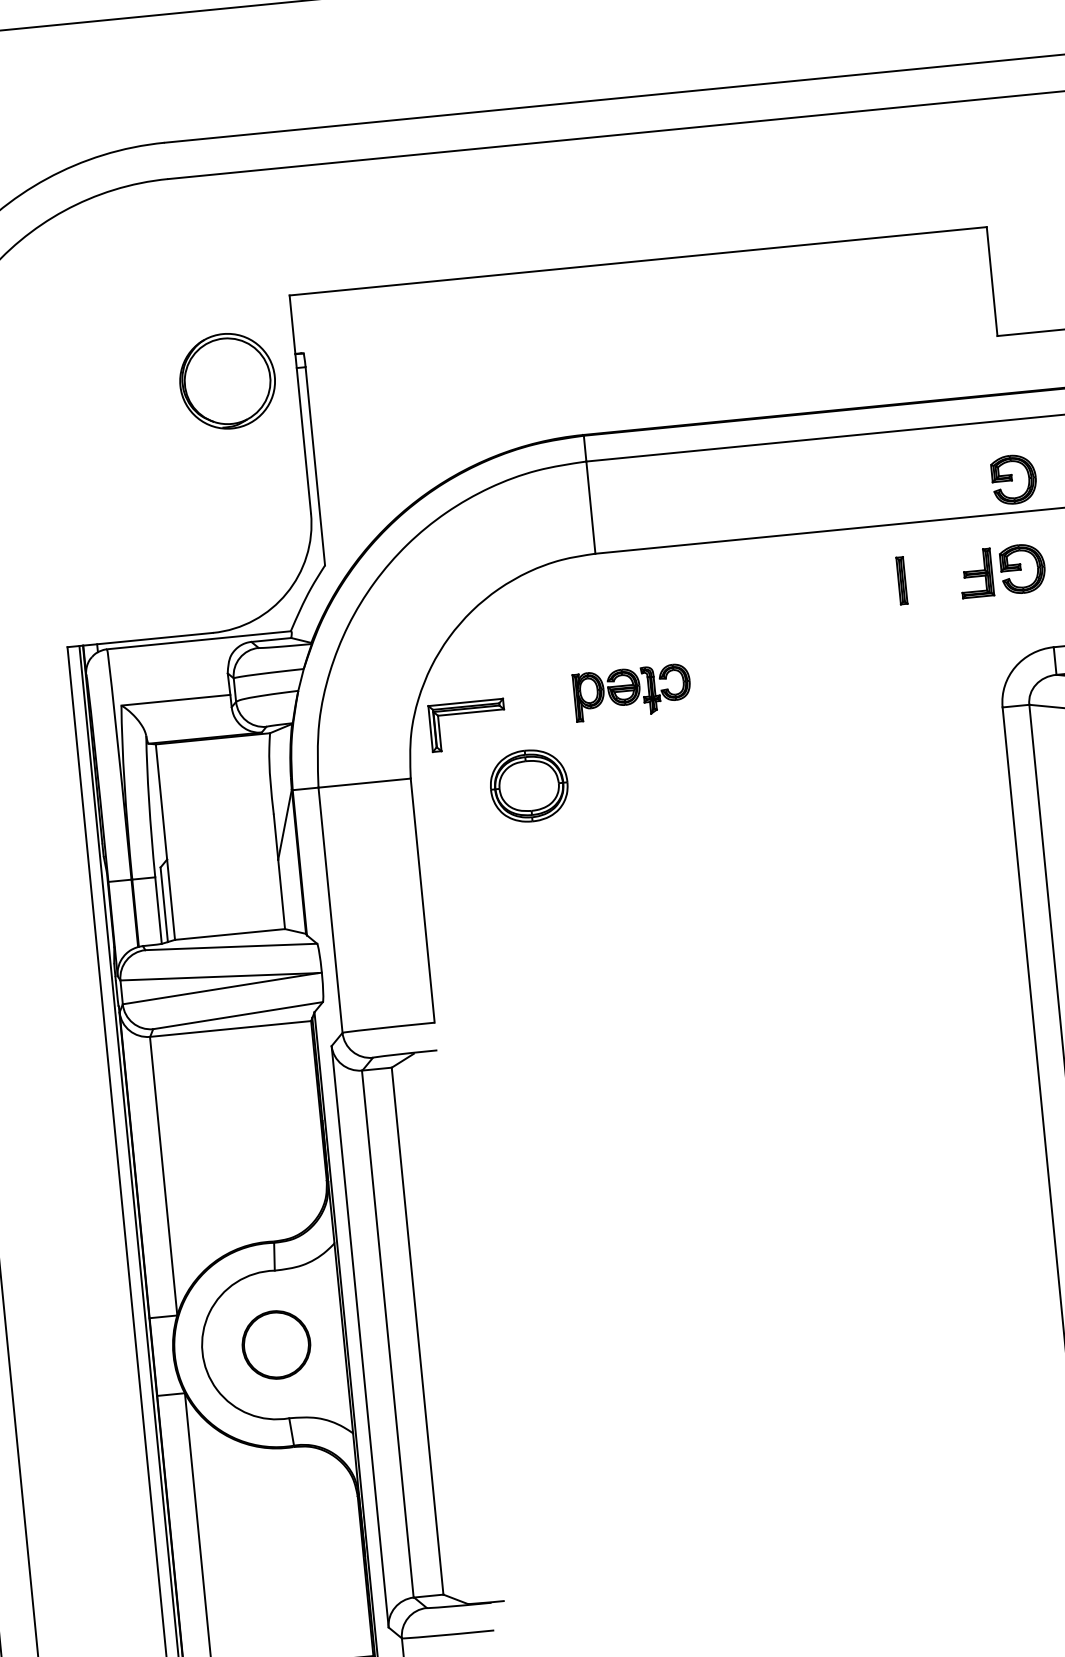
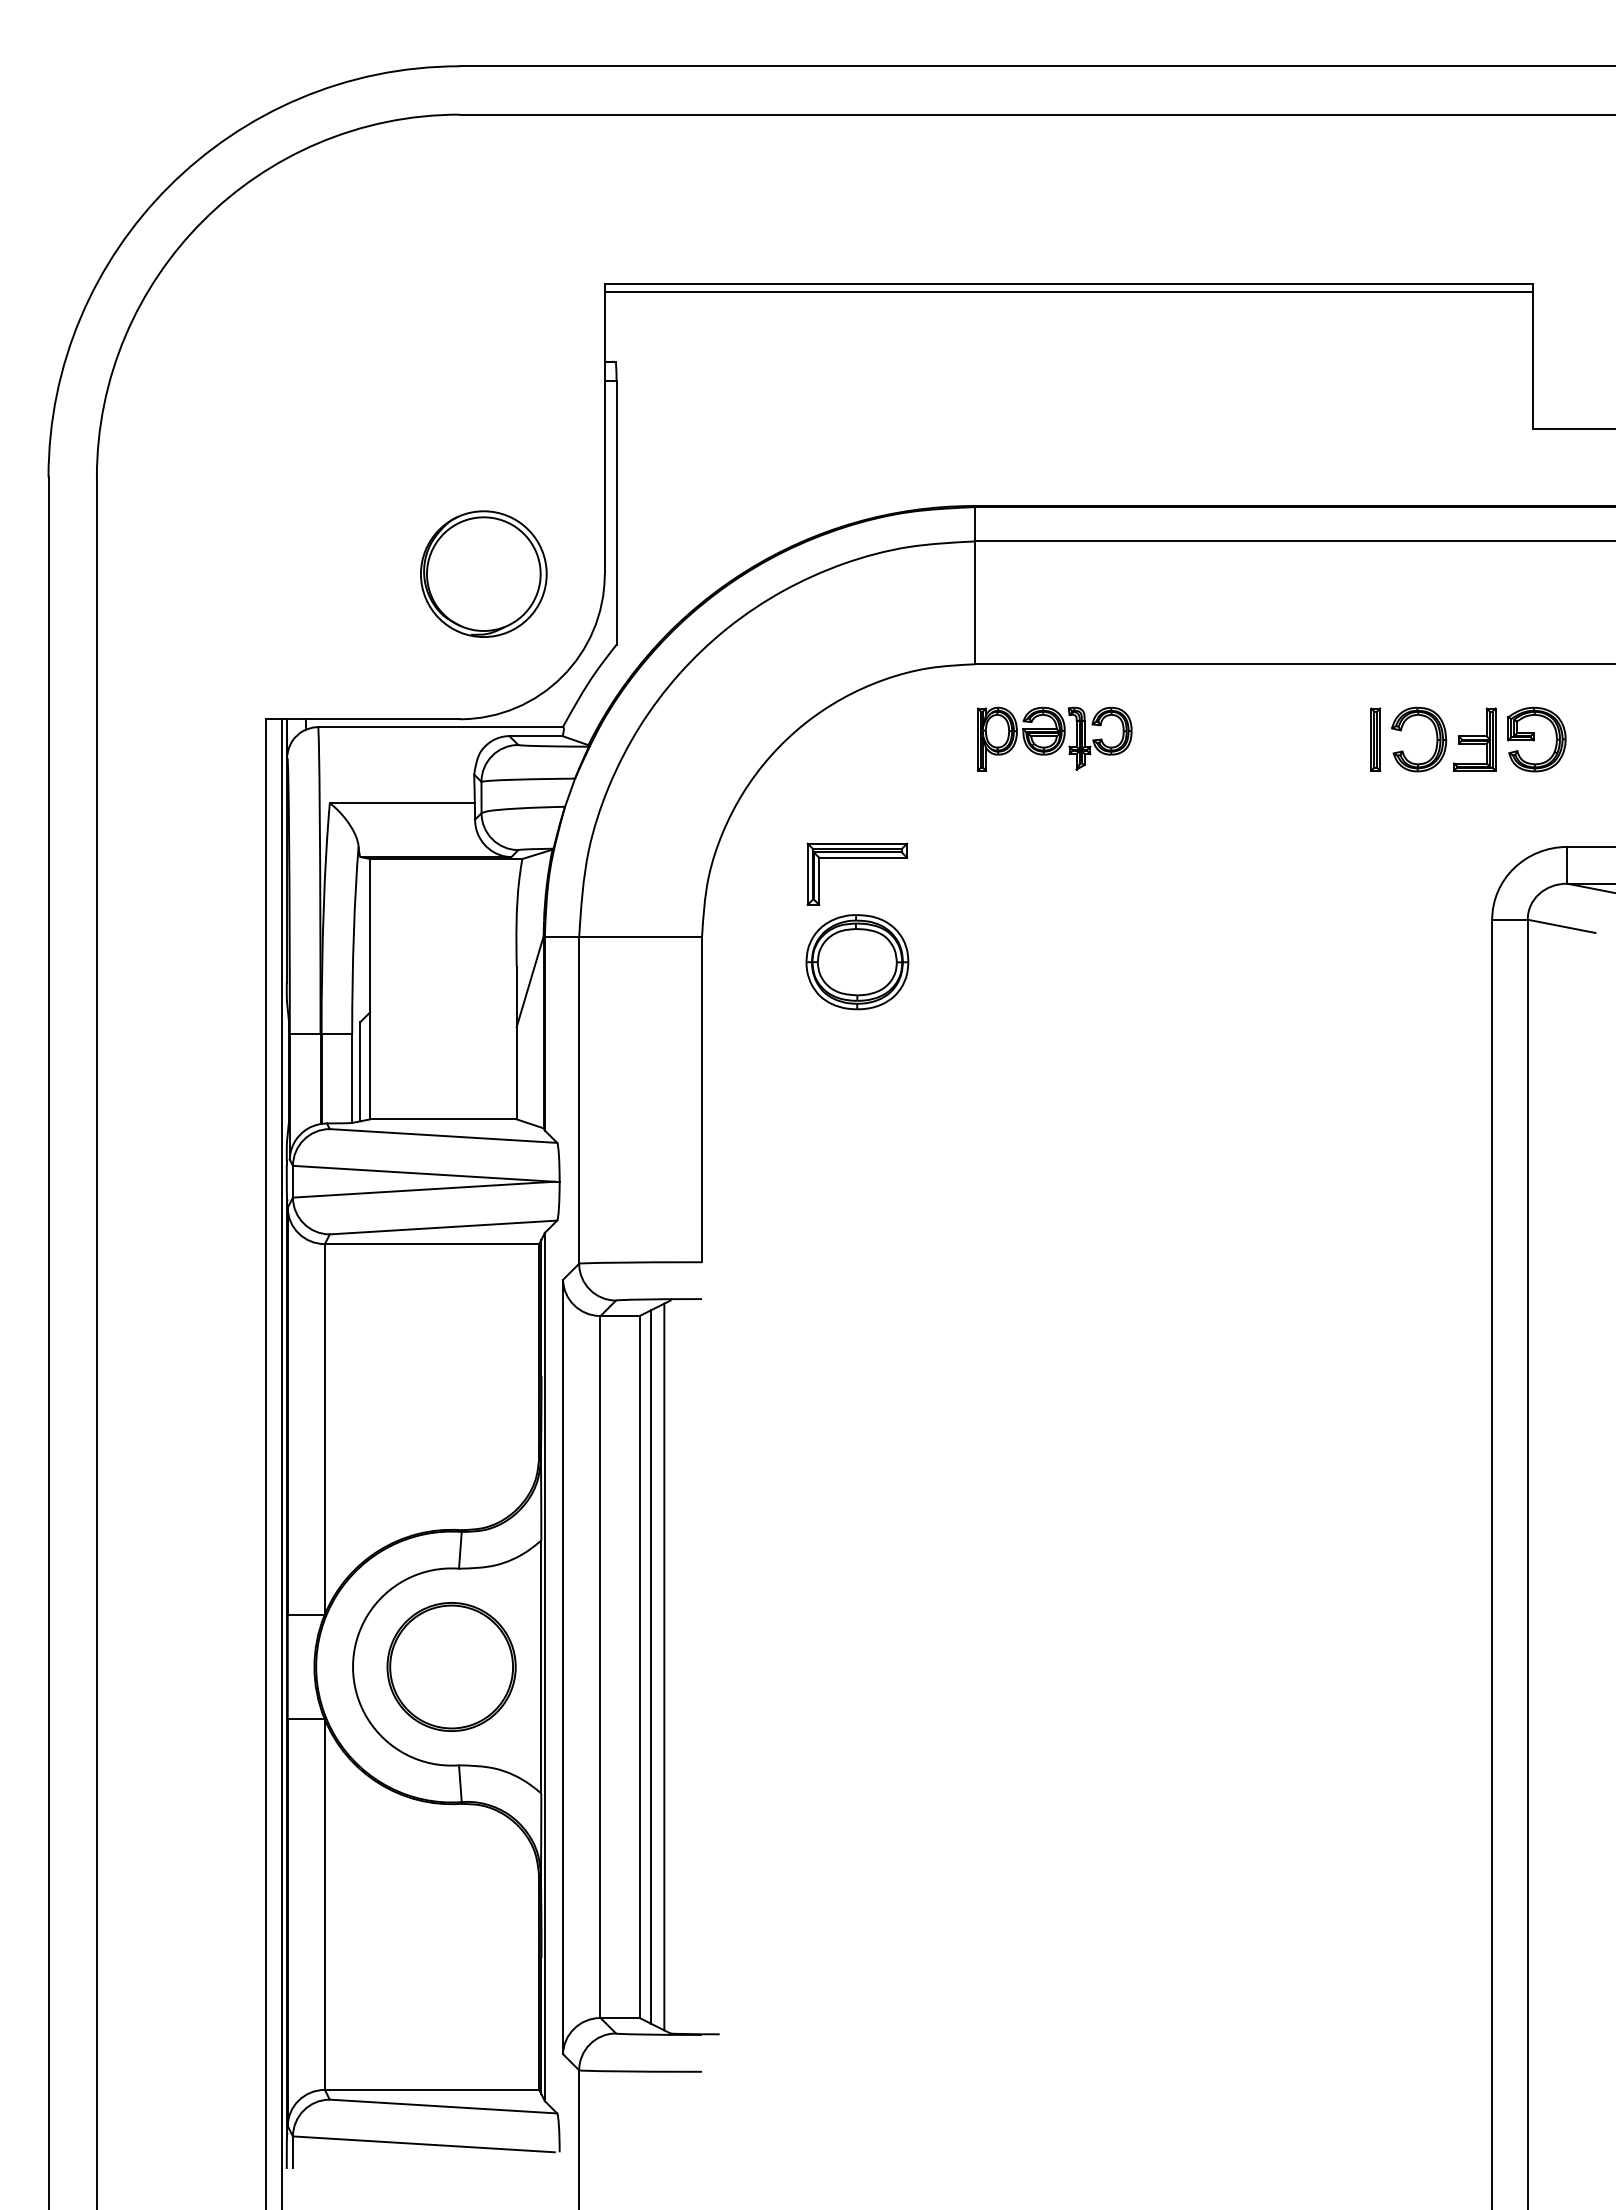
line: (638, 267) -> (1068, 292), added
part: (227, 380) -> (483, 573), moved
part: (1013, 479) -> (1536, 620), removed
part: (947, 576) -> (1436, 739), added
part: (632, 692) -> (1054, 738), moved
part: (466, 713) -> (857, 858), moved
line: (436, 1328) -> (664, 1666), added
line: (426, 1329) -> (651, 1666), added
part: (276, 1344) -> (451, 1666), size x1.43

